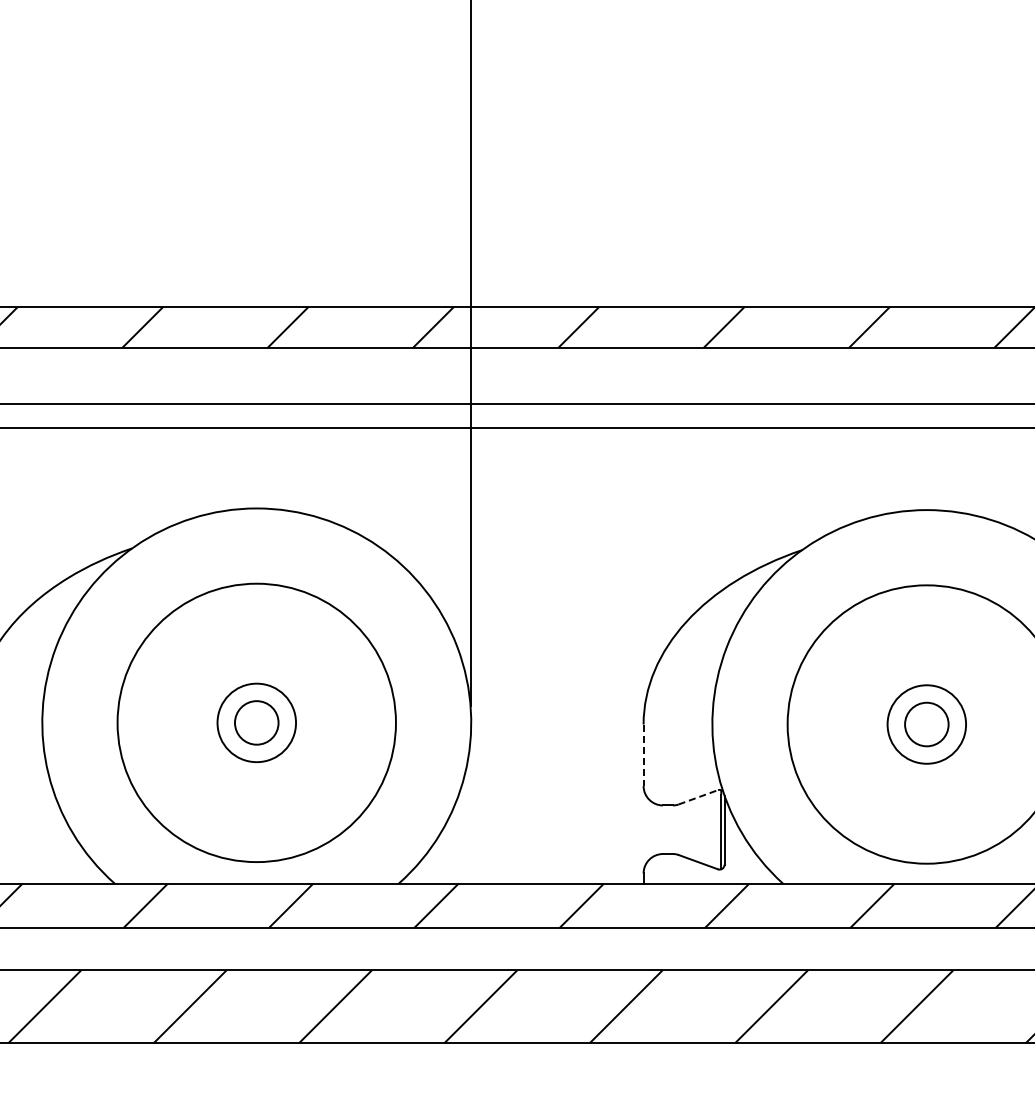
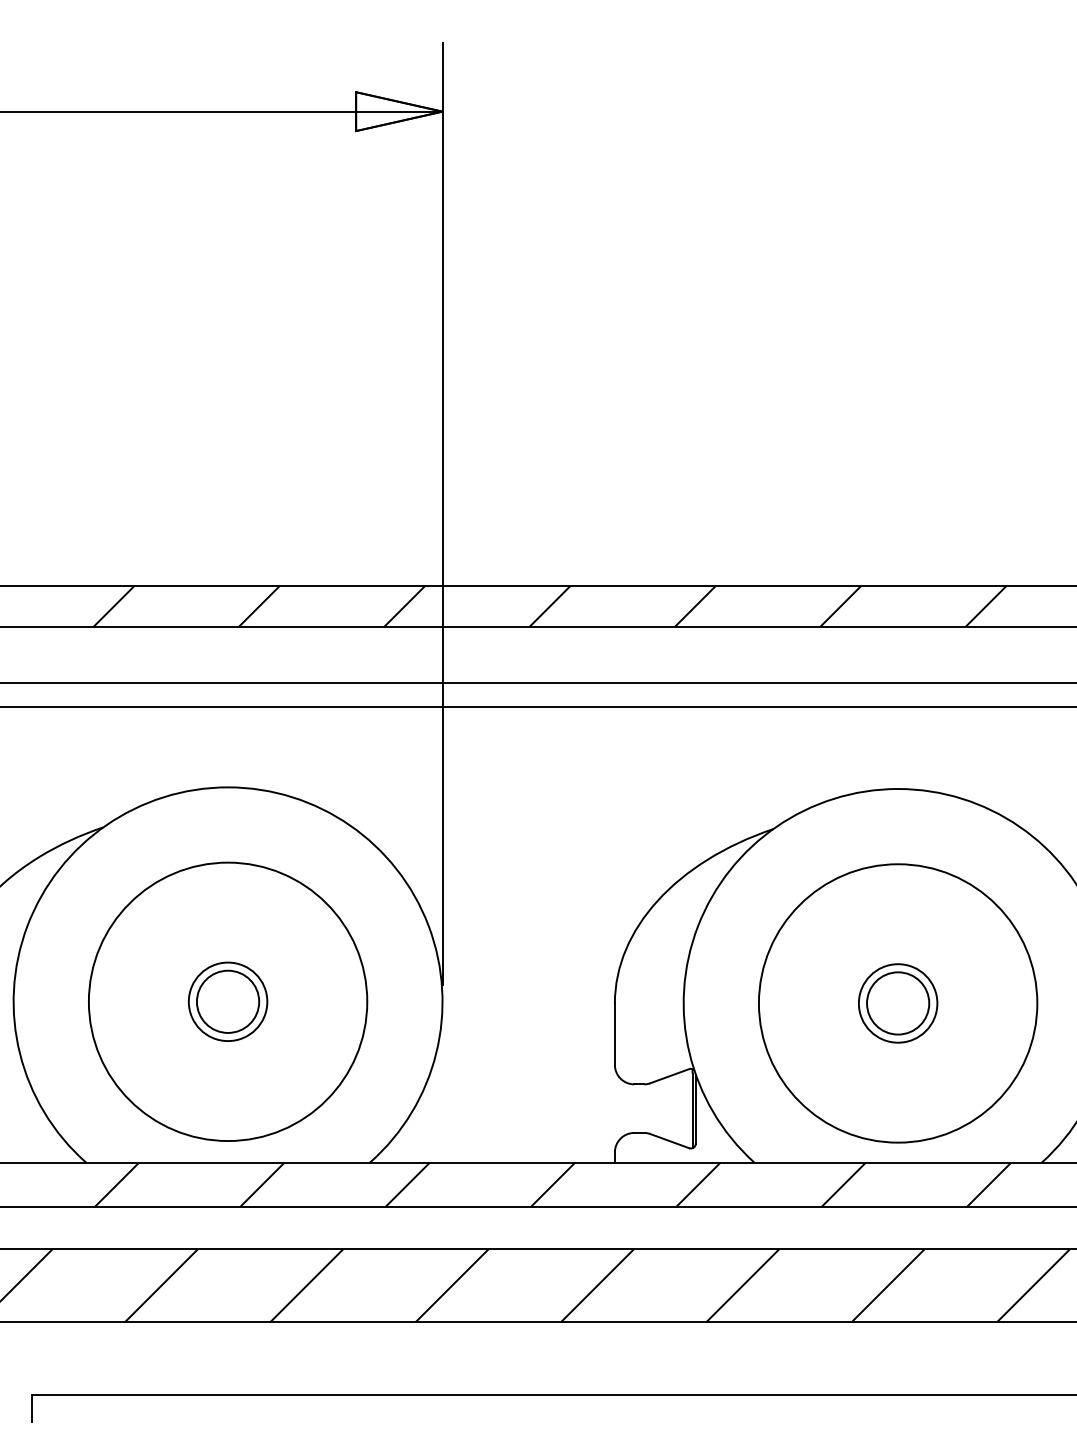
circle: (256, 722) -> (227, 1001), size x1.43
circle: (927, 724) -> (898, 1003), size x1.43
line: (643, 755) -> (614, 1034), dashed -> solid
line: (698, 797) -> (669, 1076), dashed -> solid

